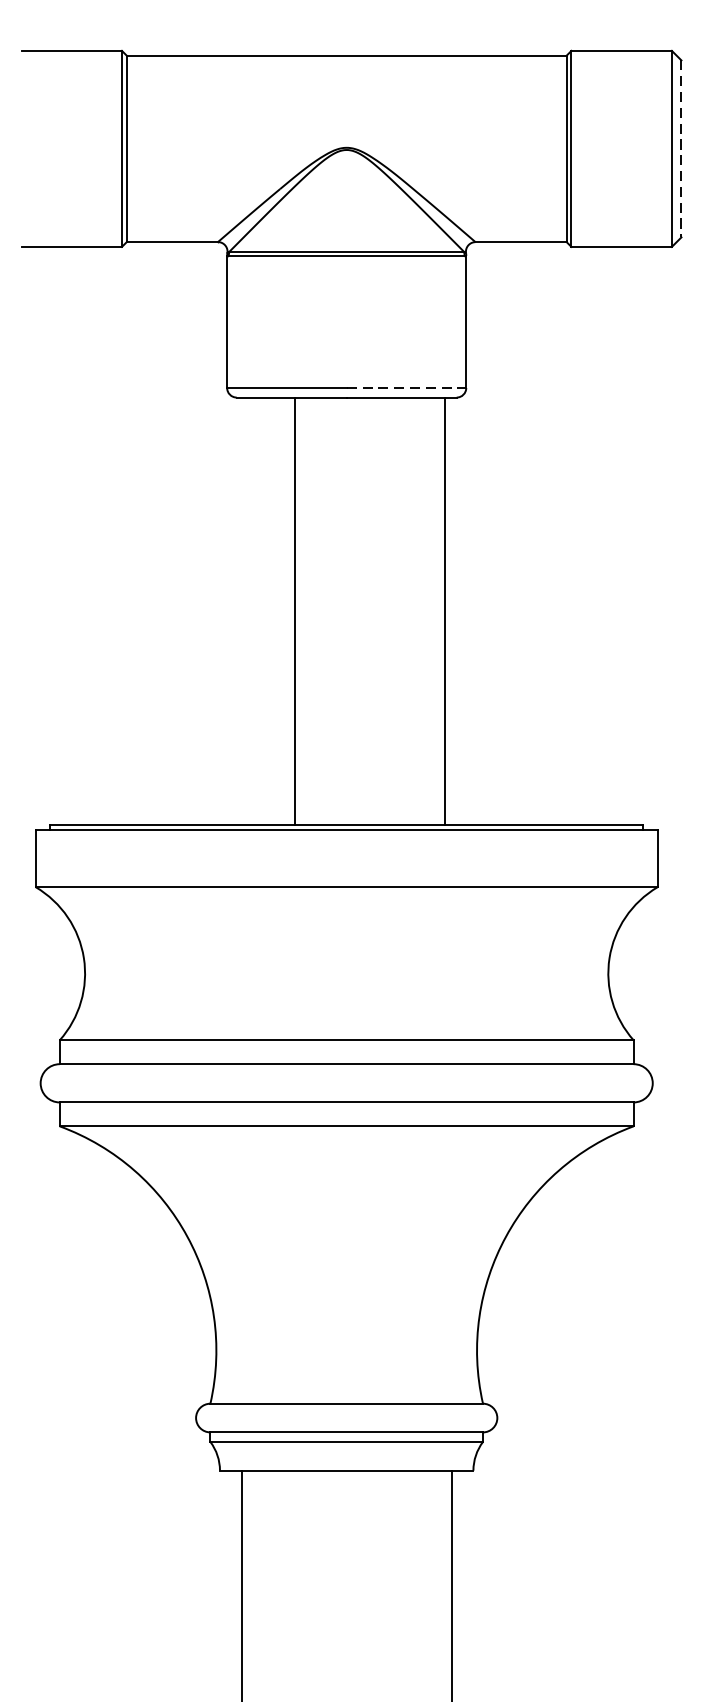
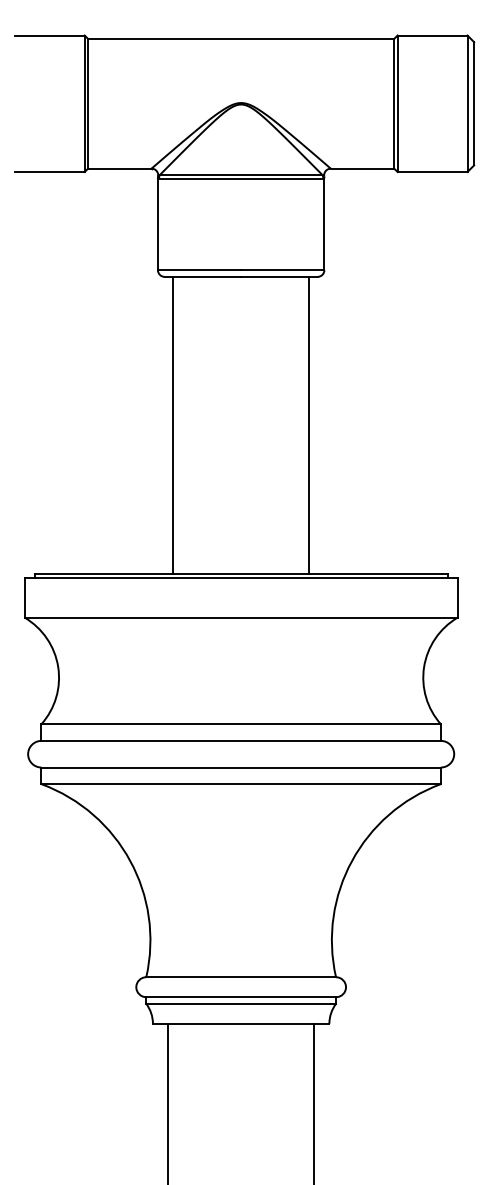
line: (681, 148) -> (474, 103), dashed -> solid
line: (406, 388) -> (282, 270), dashed -> solid
line: (294, 611) -> (172, 425), moved

